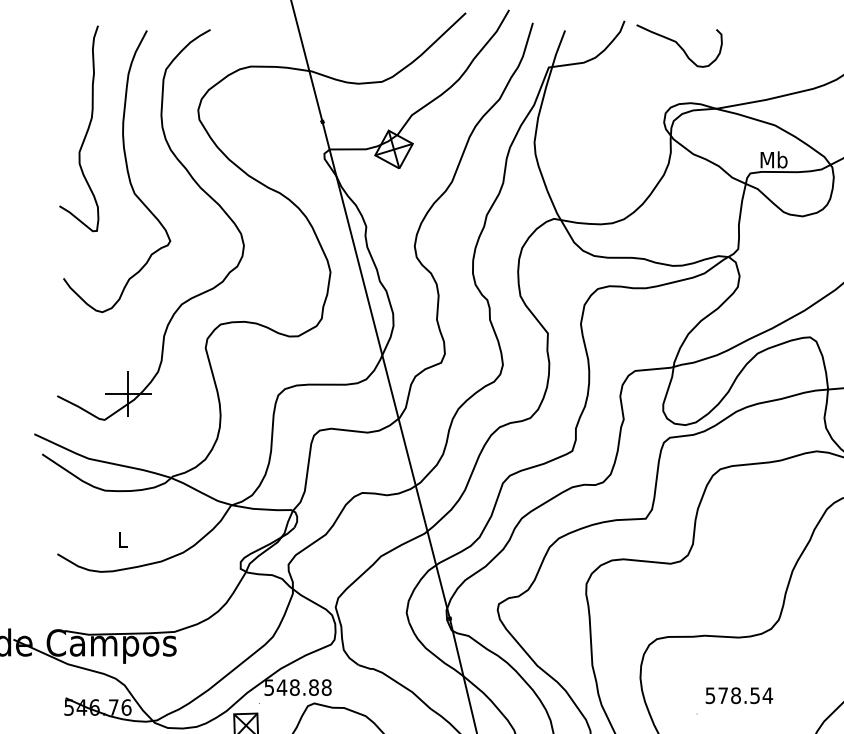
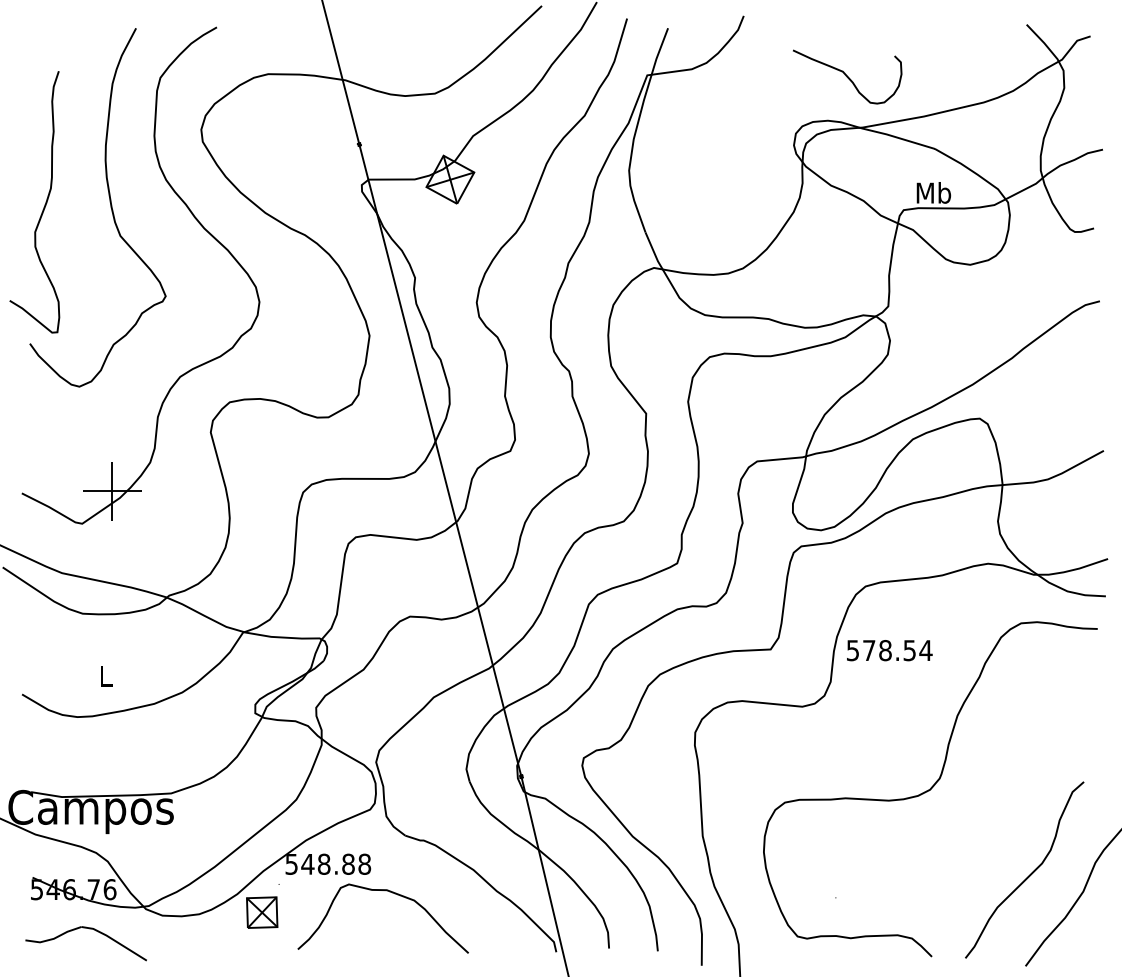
curve: (679, 45) -> (847, 76), moved
curve: (86, 130) -> (44, 204), moved
text: (739, 695) -> (889, 650), moved

